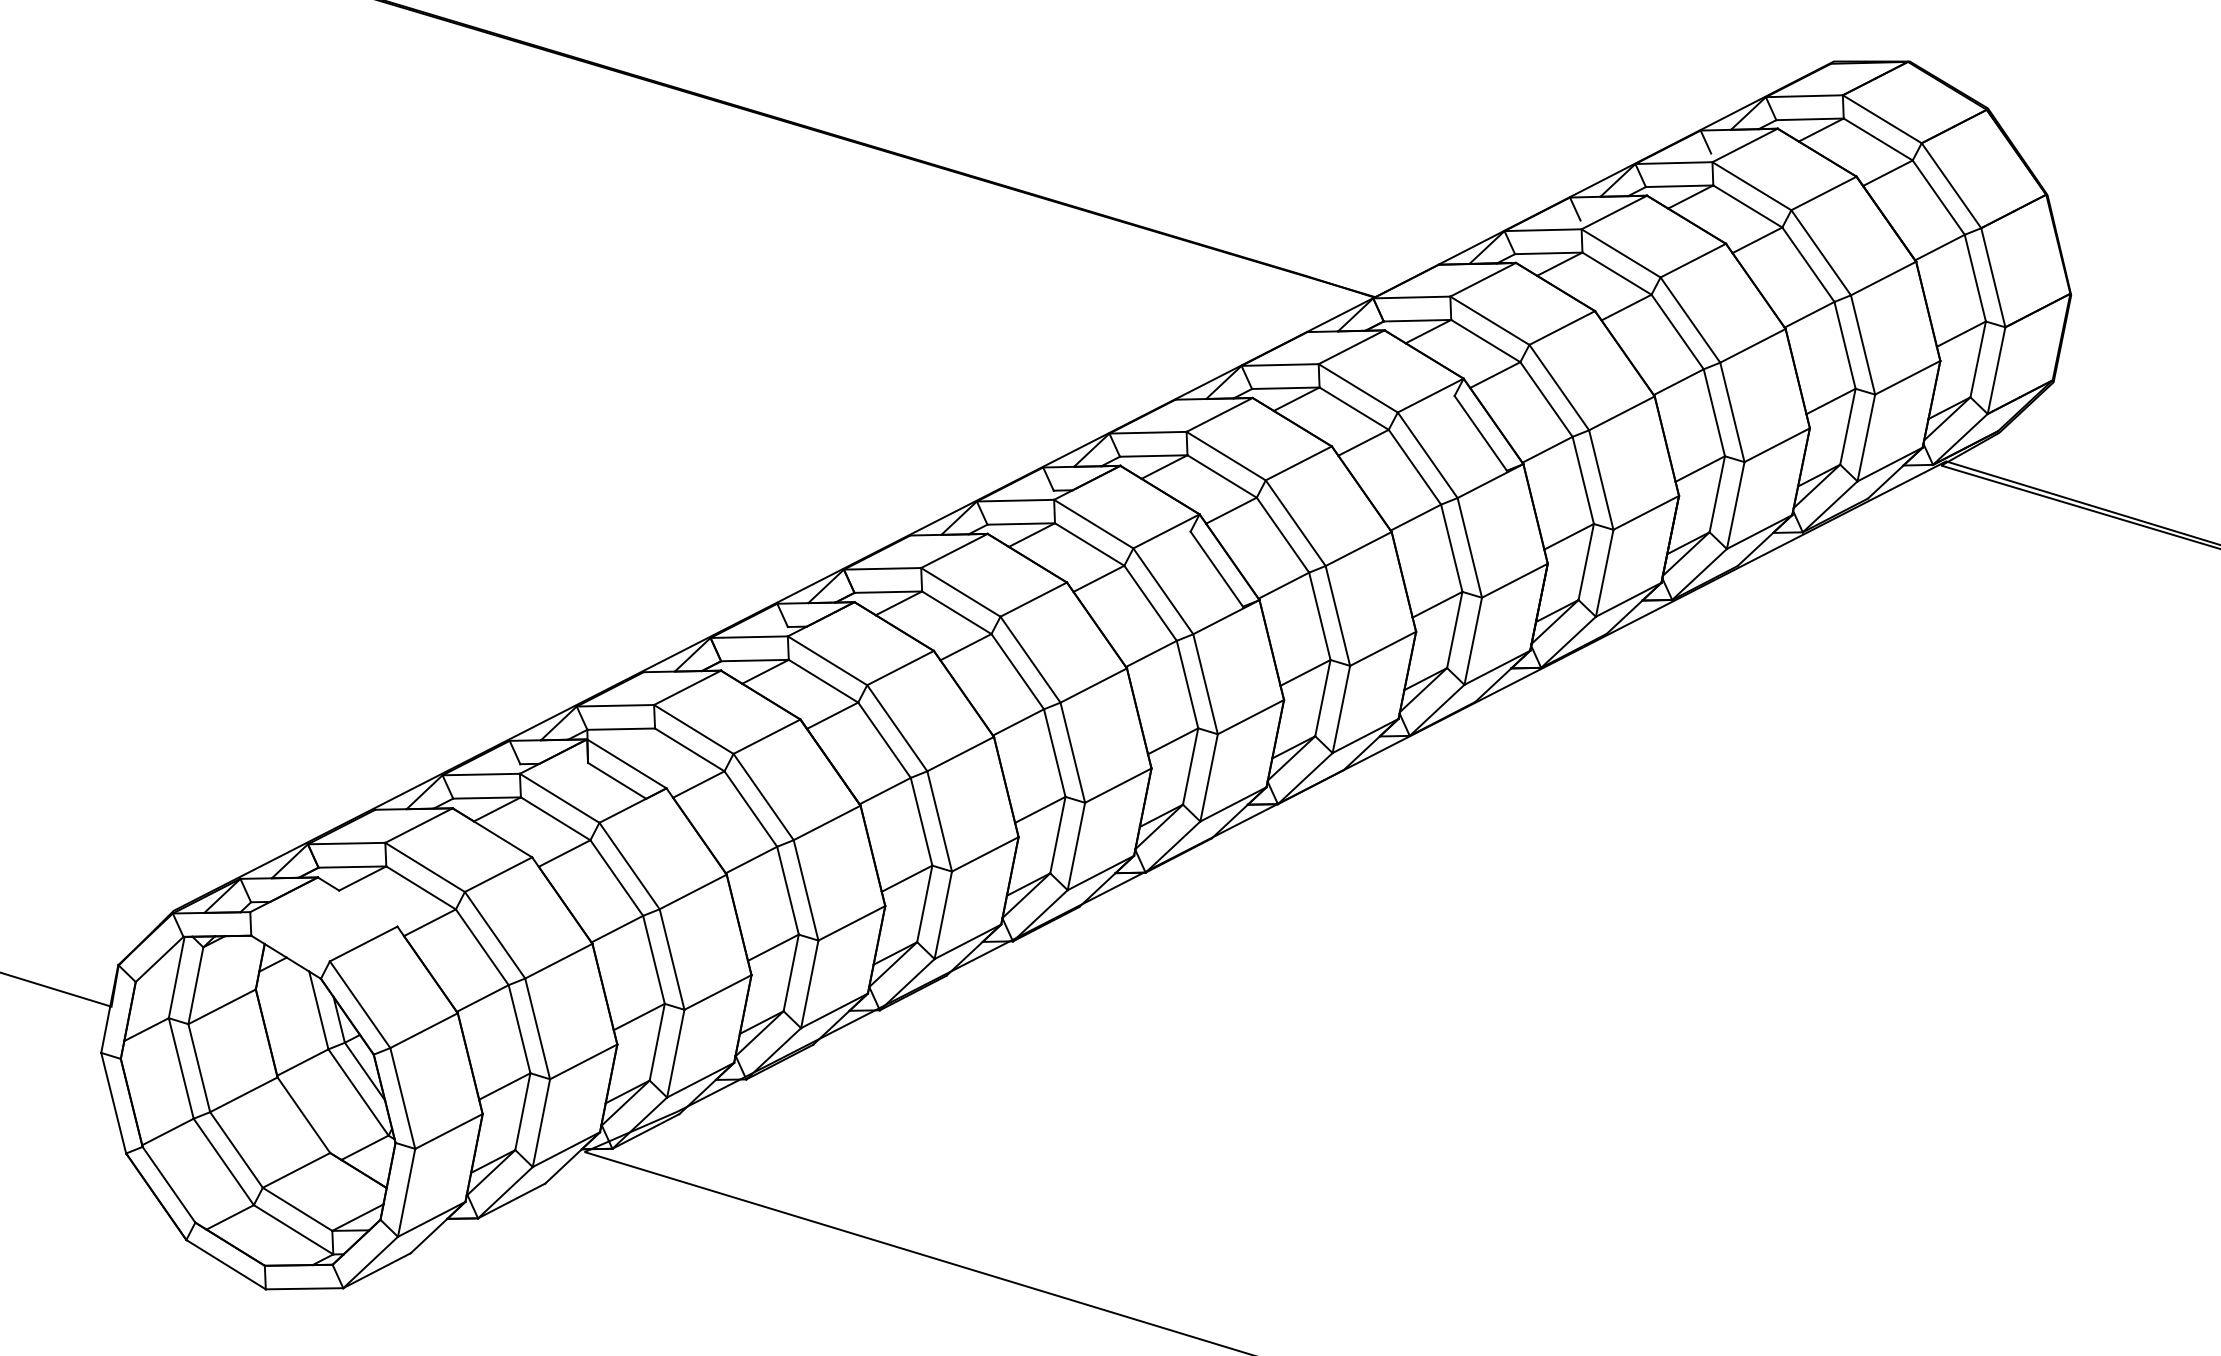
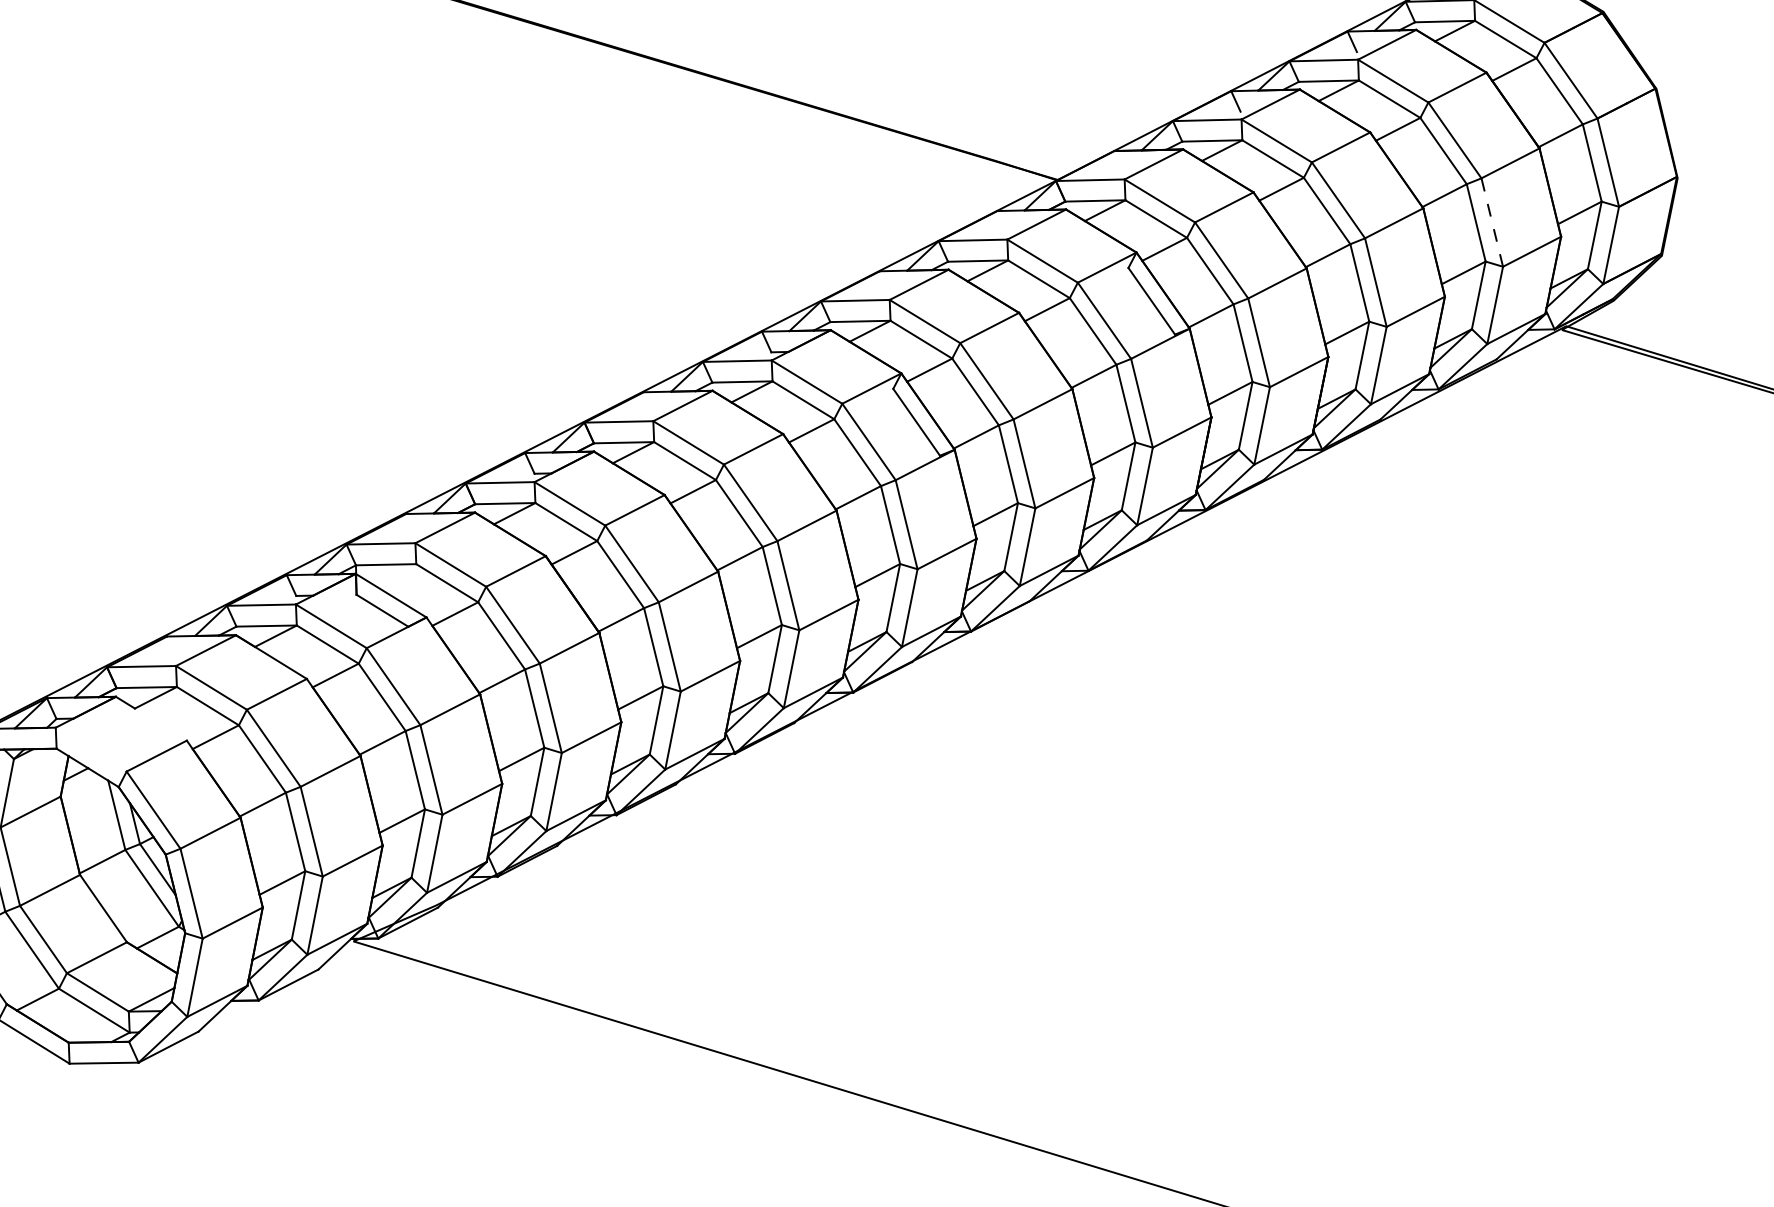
line: (1862, 344) -> (1491, 222), solid -> dashed

